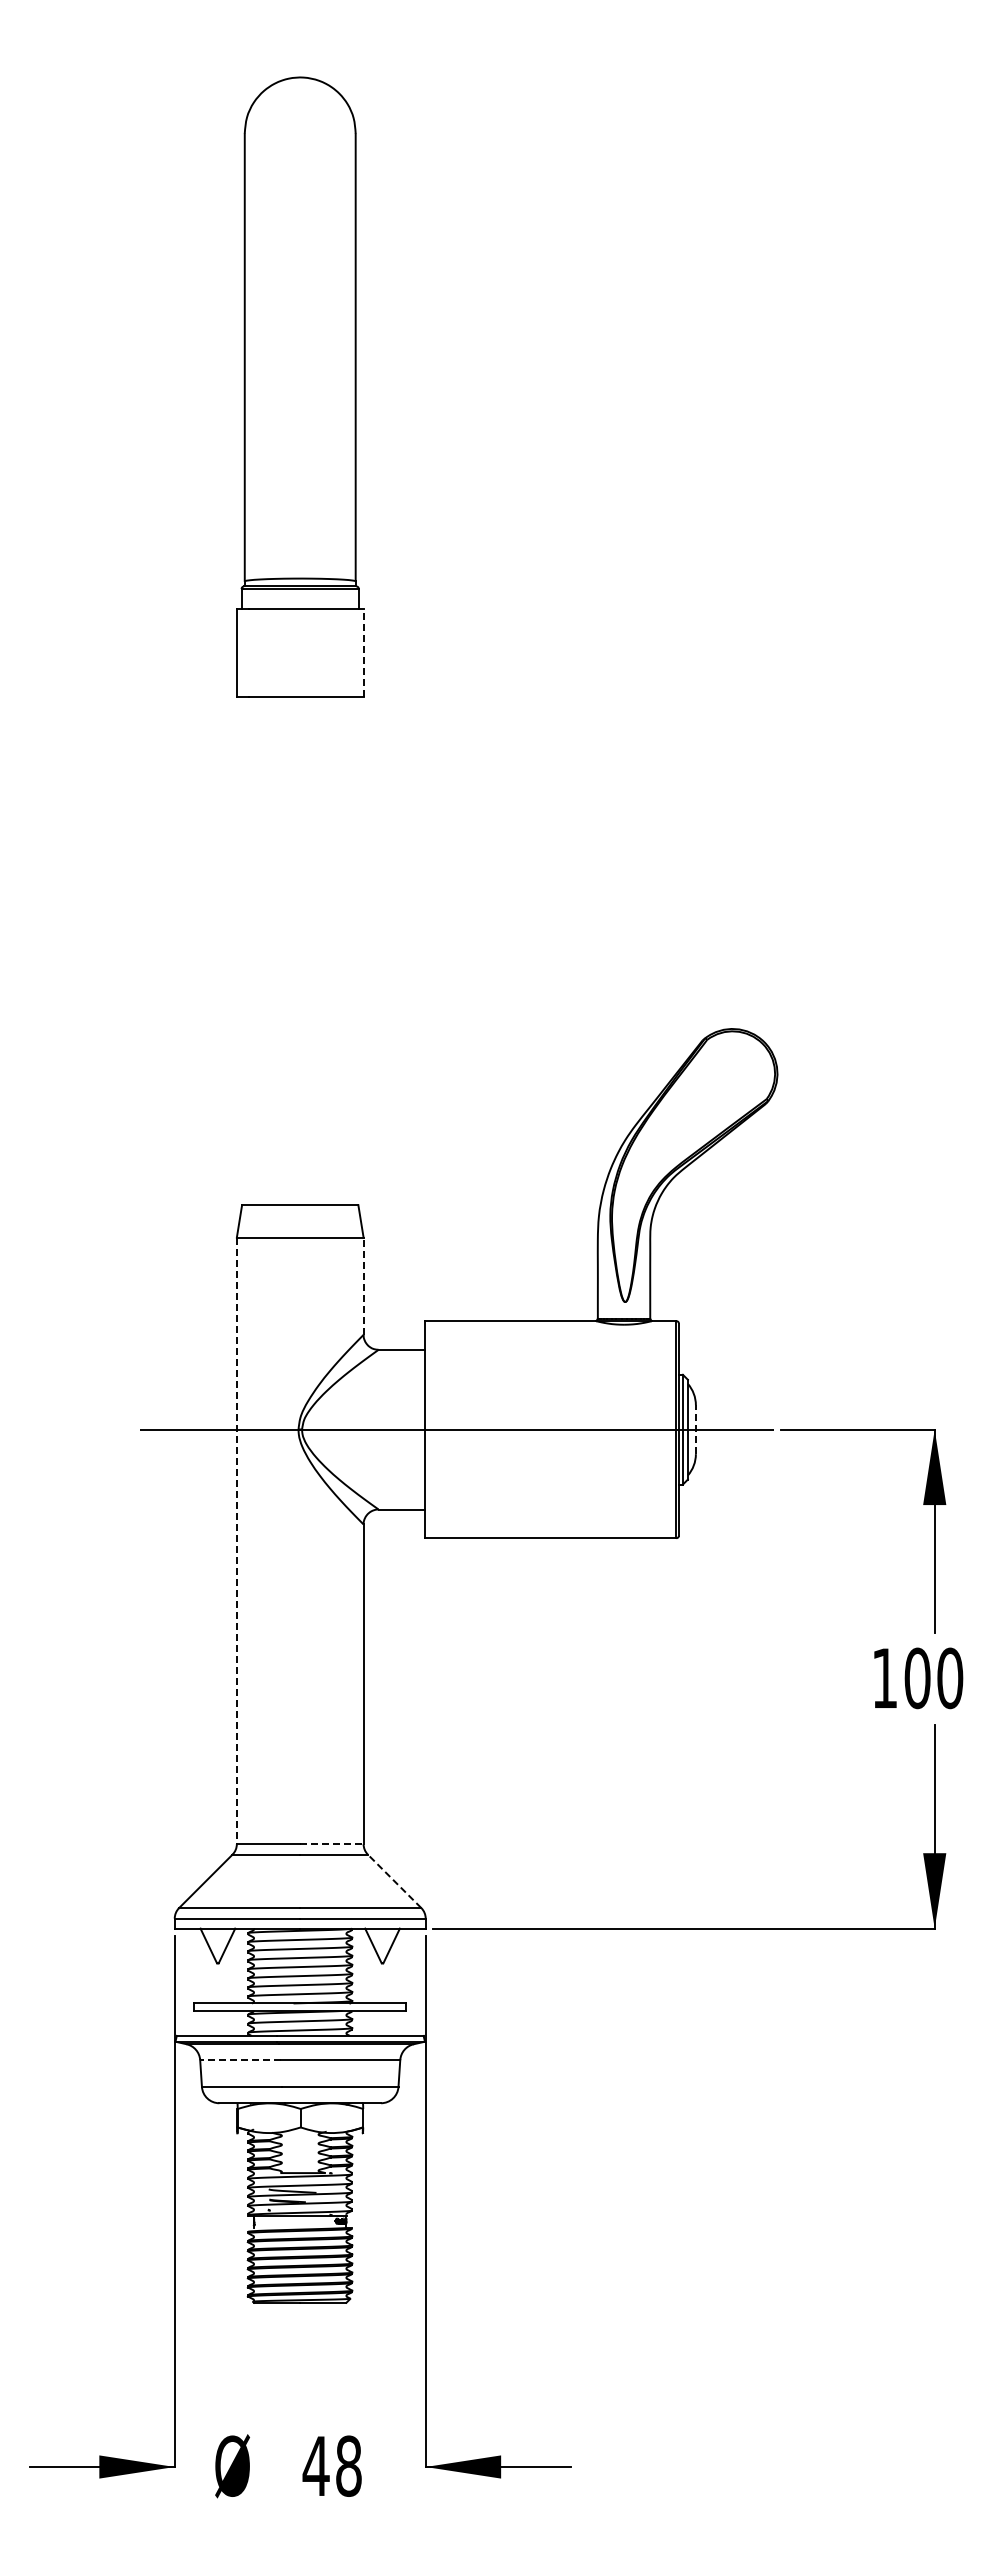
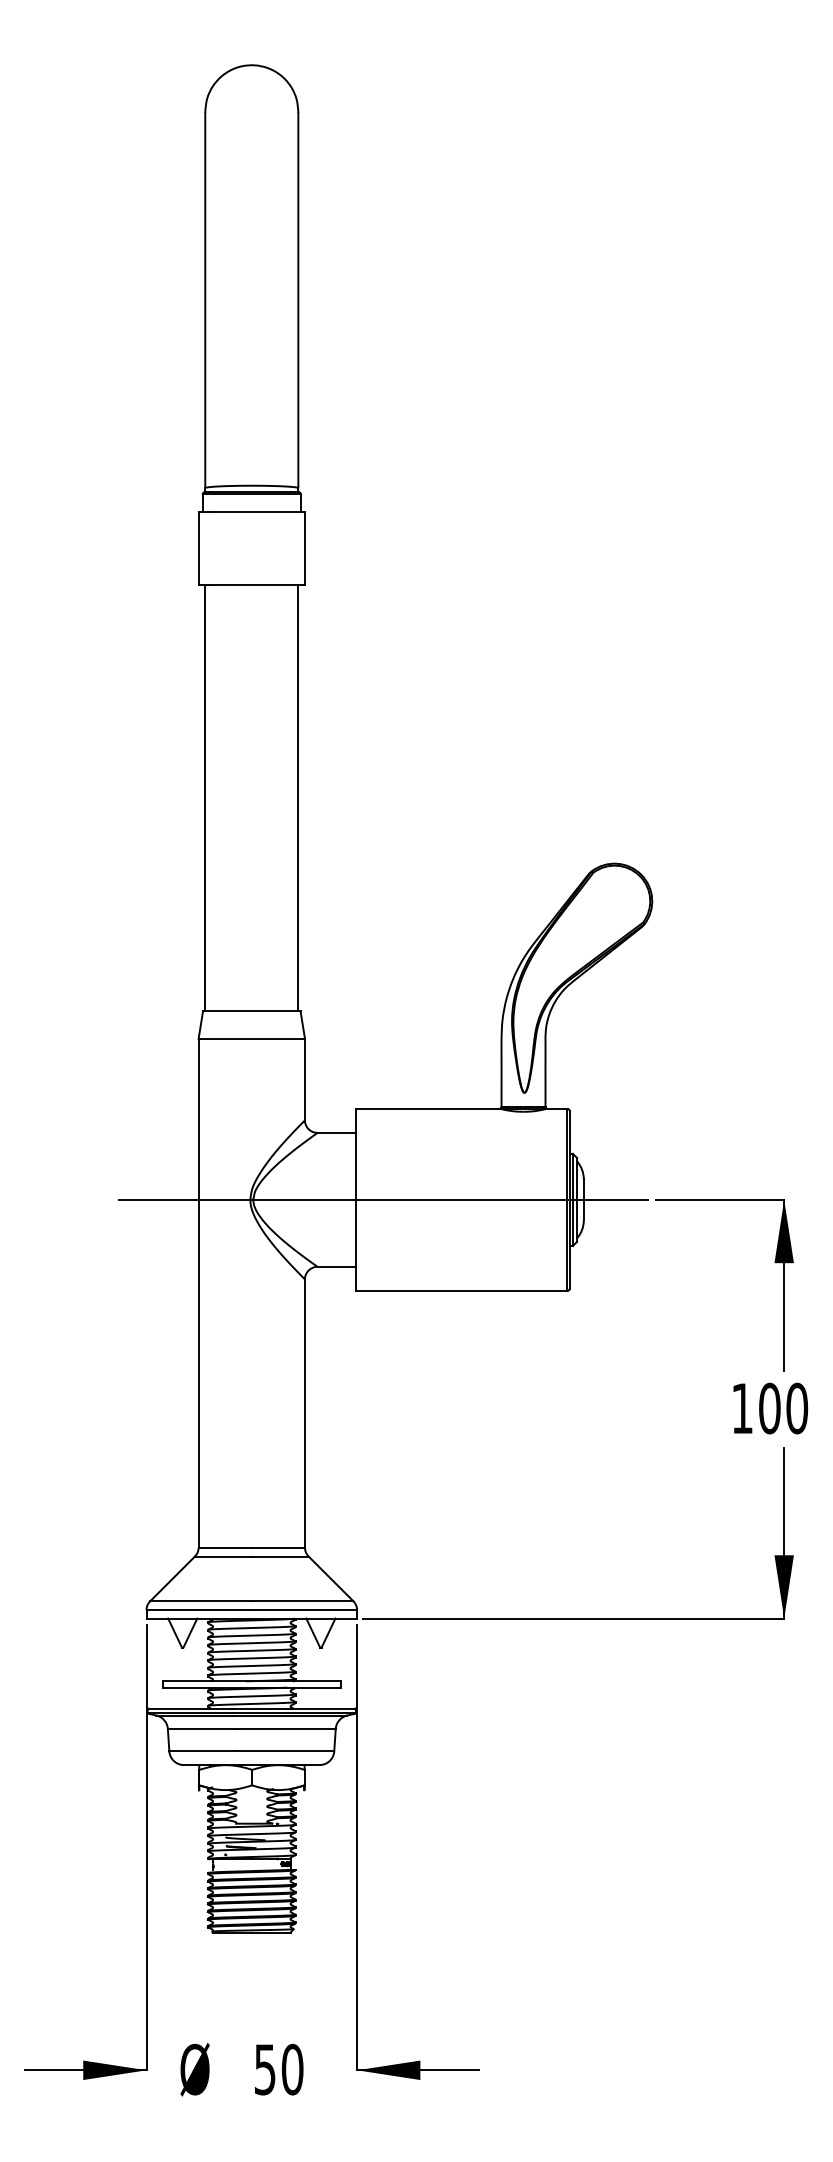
line: (363, 653) -> (304, 548), dashed -> solid
line: (244, 950) -> (205, 797), added
line: (355, 950) -> (298, 797), added
line: (363, 1286) -> (304, 1079), dashed -> solid
line: (695, 1429) -> (583, 1199), dashed -> solid
line: (236, 1541) -> (198, 1293), dashed -> solid
line: (331, 1844) -> (278, 1547), dashed -> solid
line: (394, 1881) -> (330, 1579), dashed -> solid
line: (240, 2060) -> (201, 1729), dashed -> solid
text: (331, 2465) -> (278, 2069), 48 -> 50

